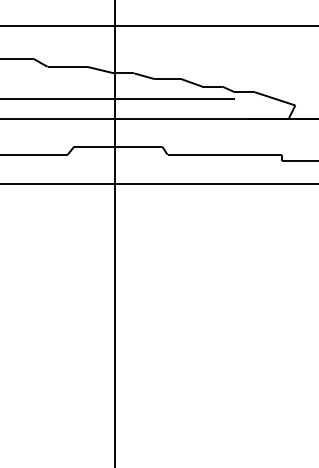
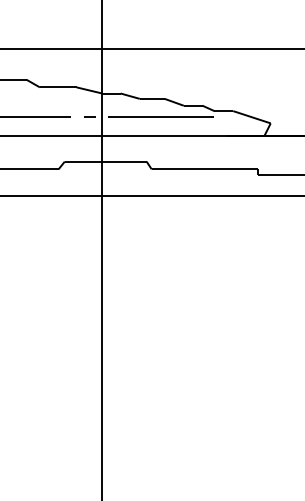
line: (100, 99) -> (89, 117), solid -> dashed

